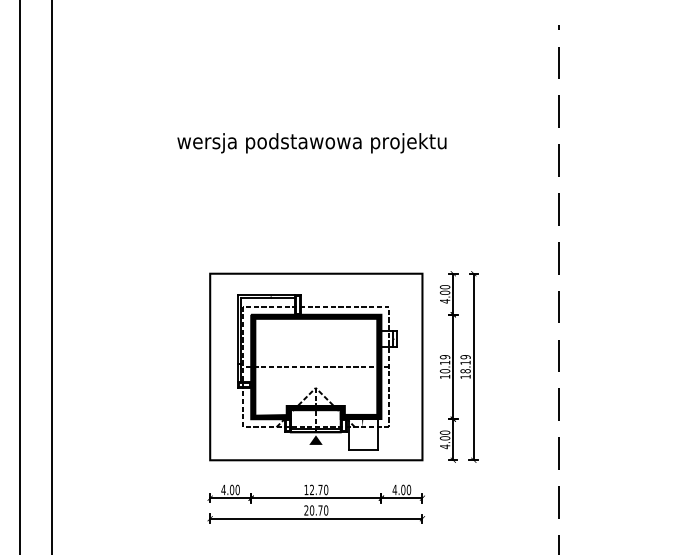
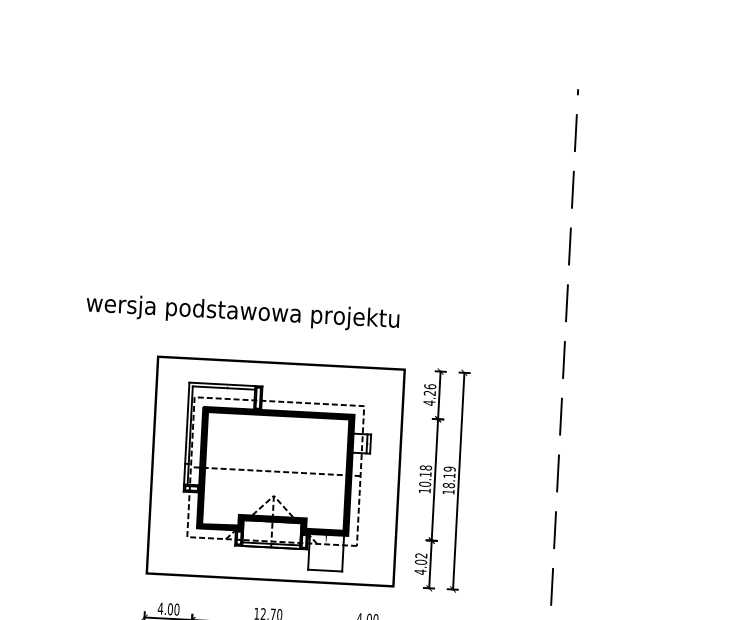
text: (311, 143) -> (242, 313), moved
text: (444, 289) -> (429, 389), 4.00 -> 4.26
text: (445, 357) -> (426, 468), 10.19 -> 10.18
text: (445, 432) -> (421, 555), 4.00 -> 4.02
fill: (315, 439) -> (270, 555), removed

